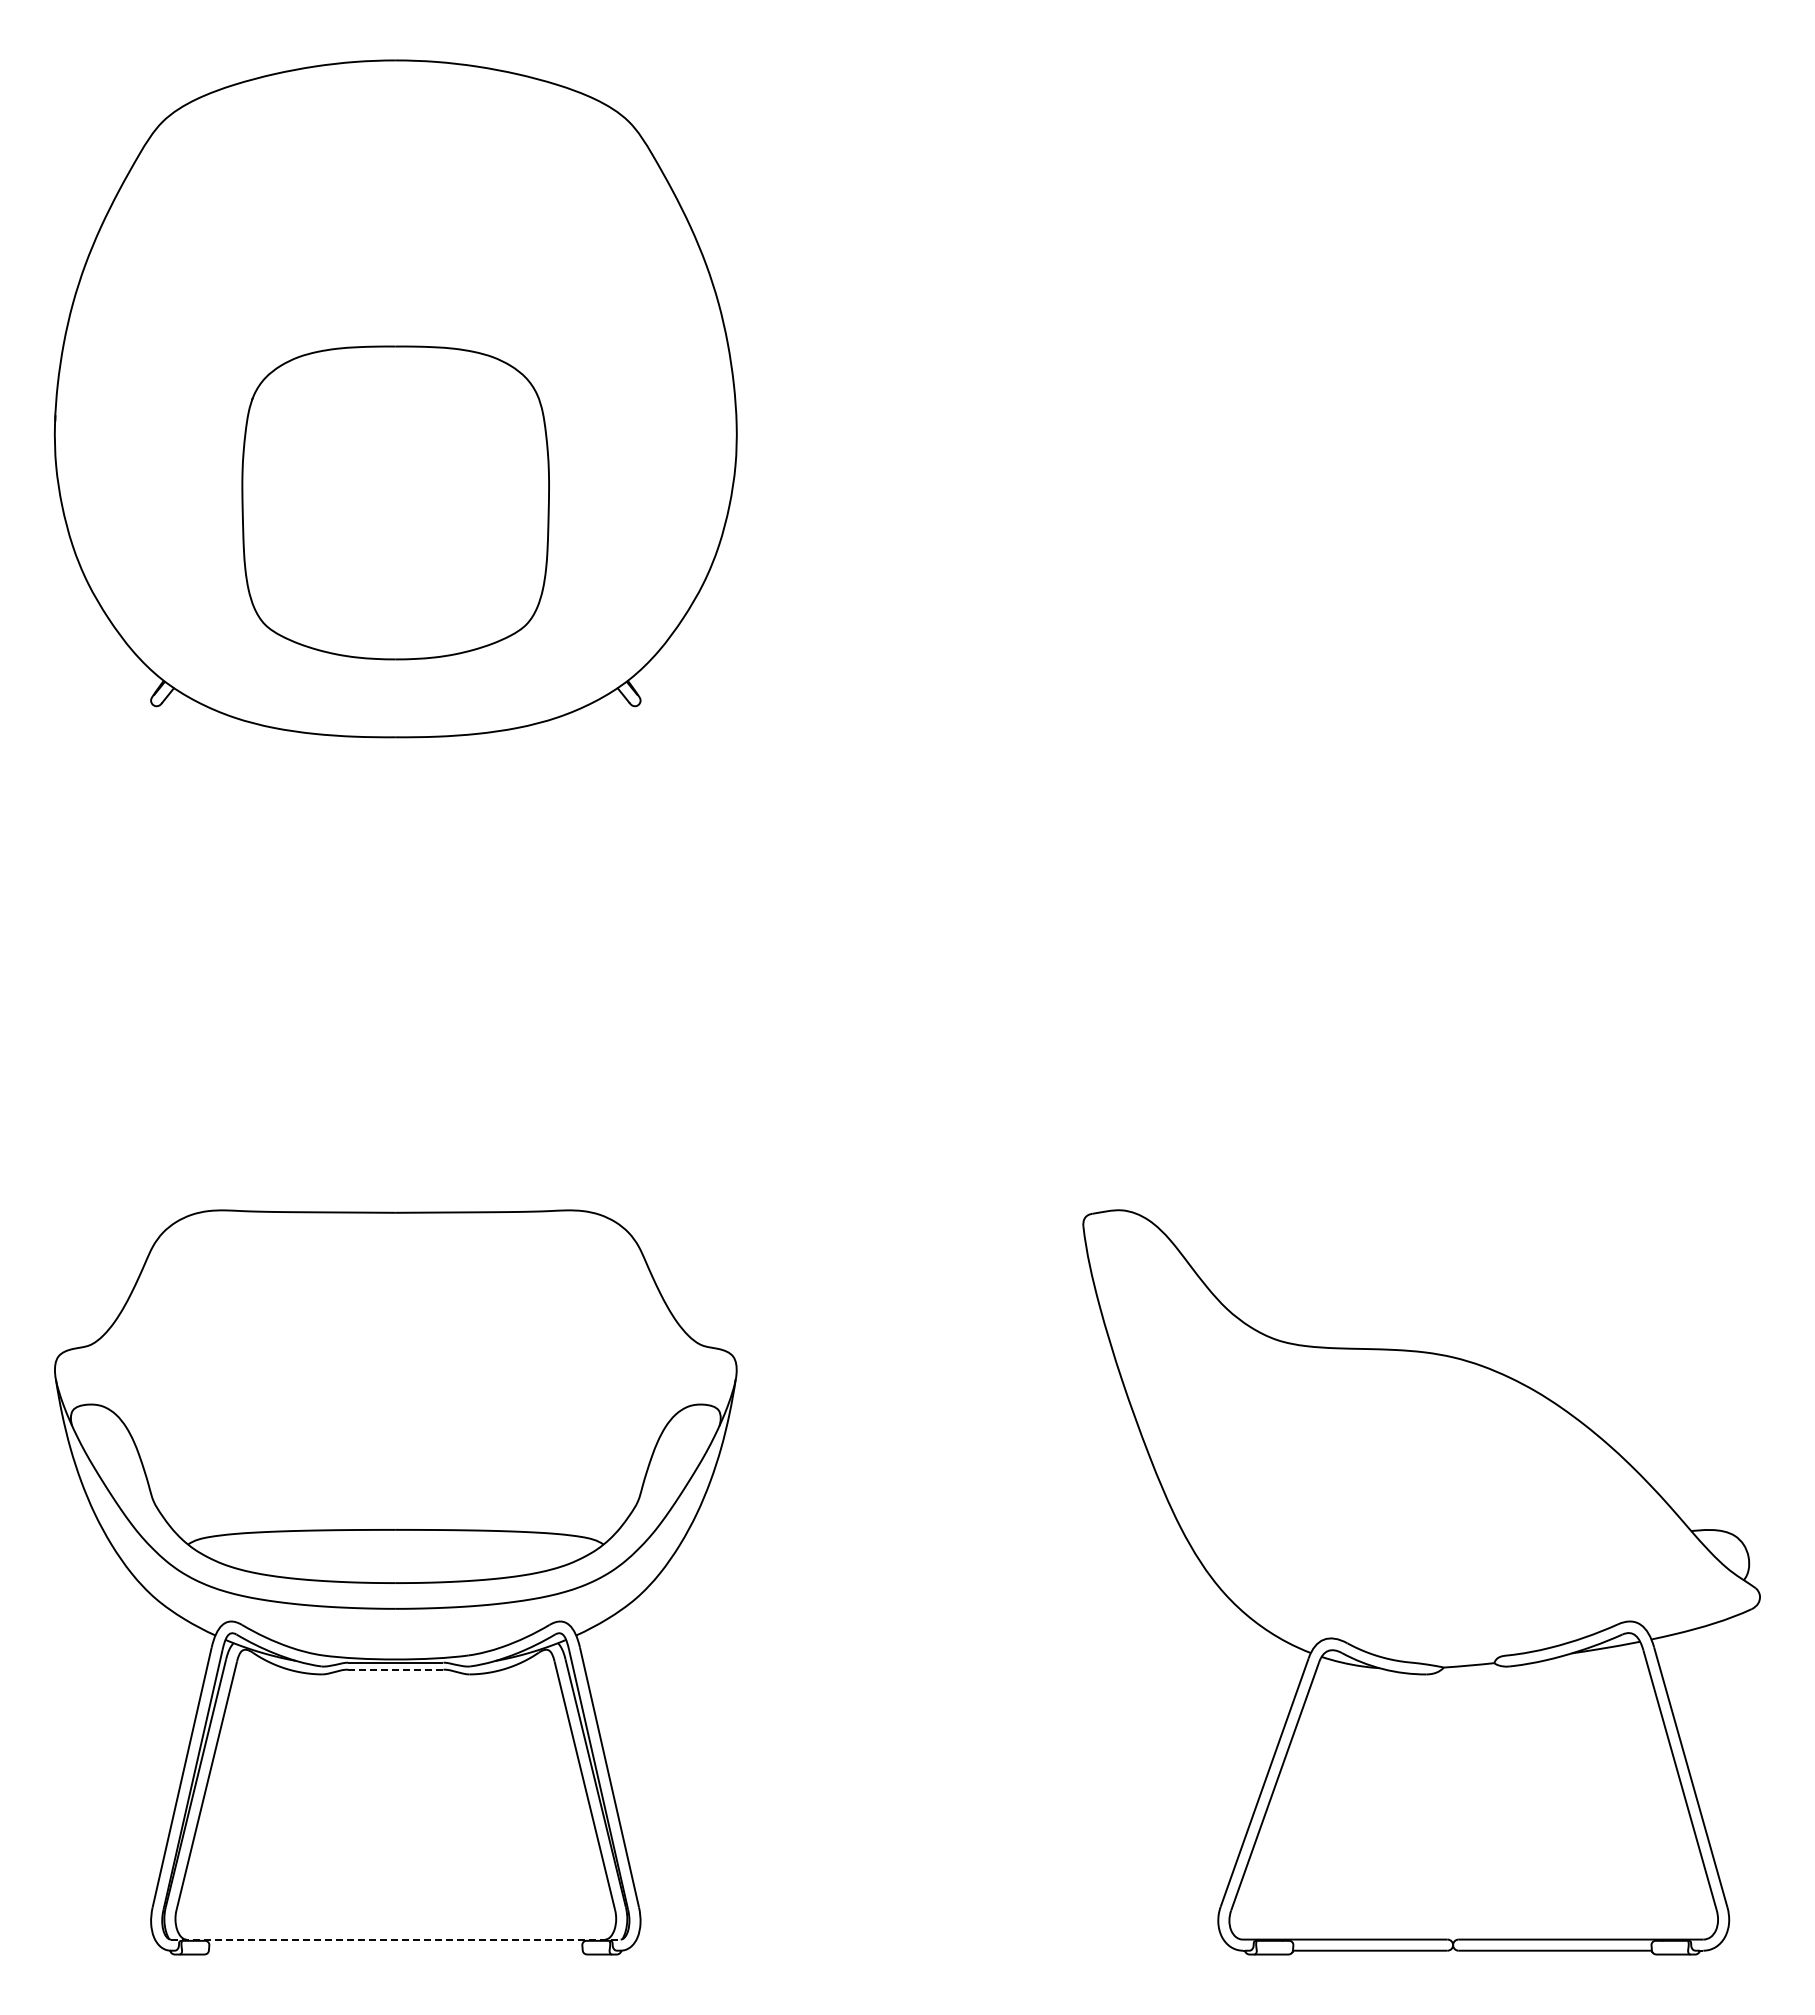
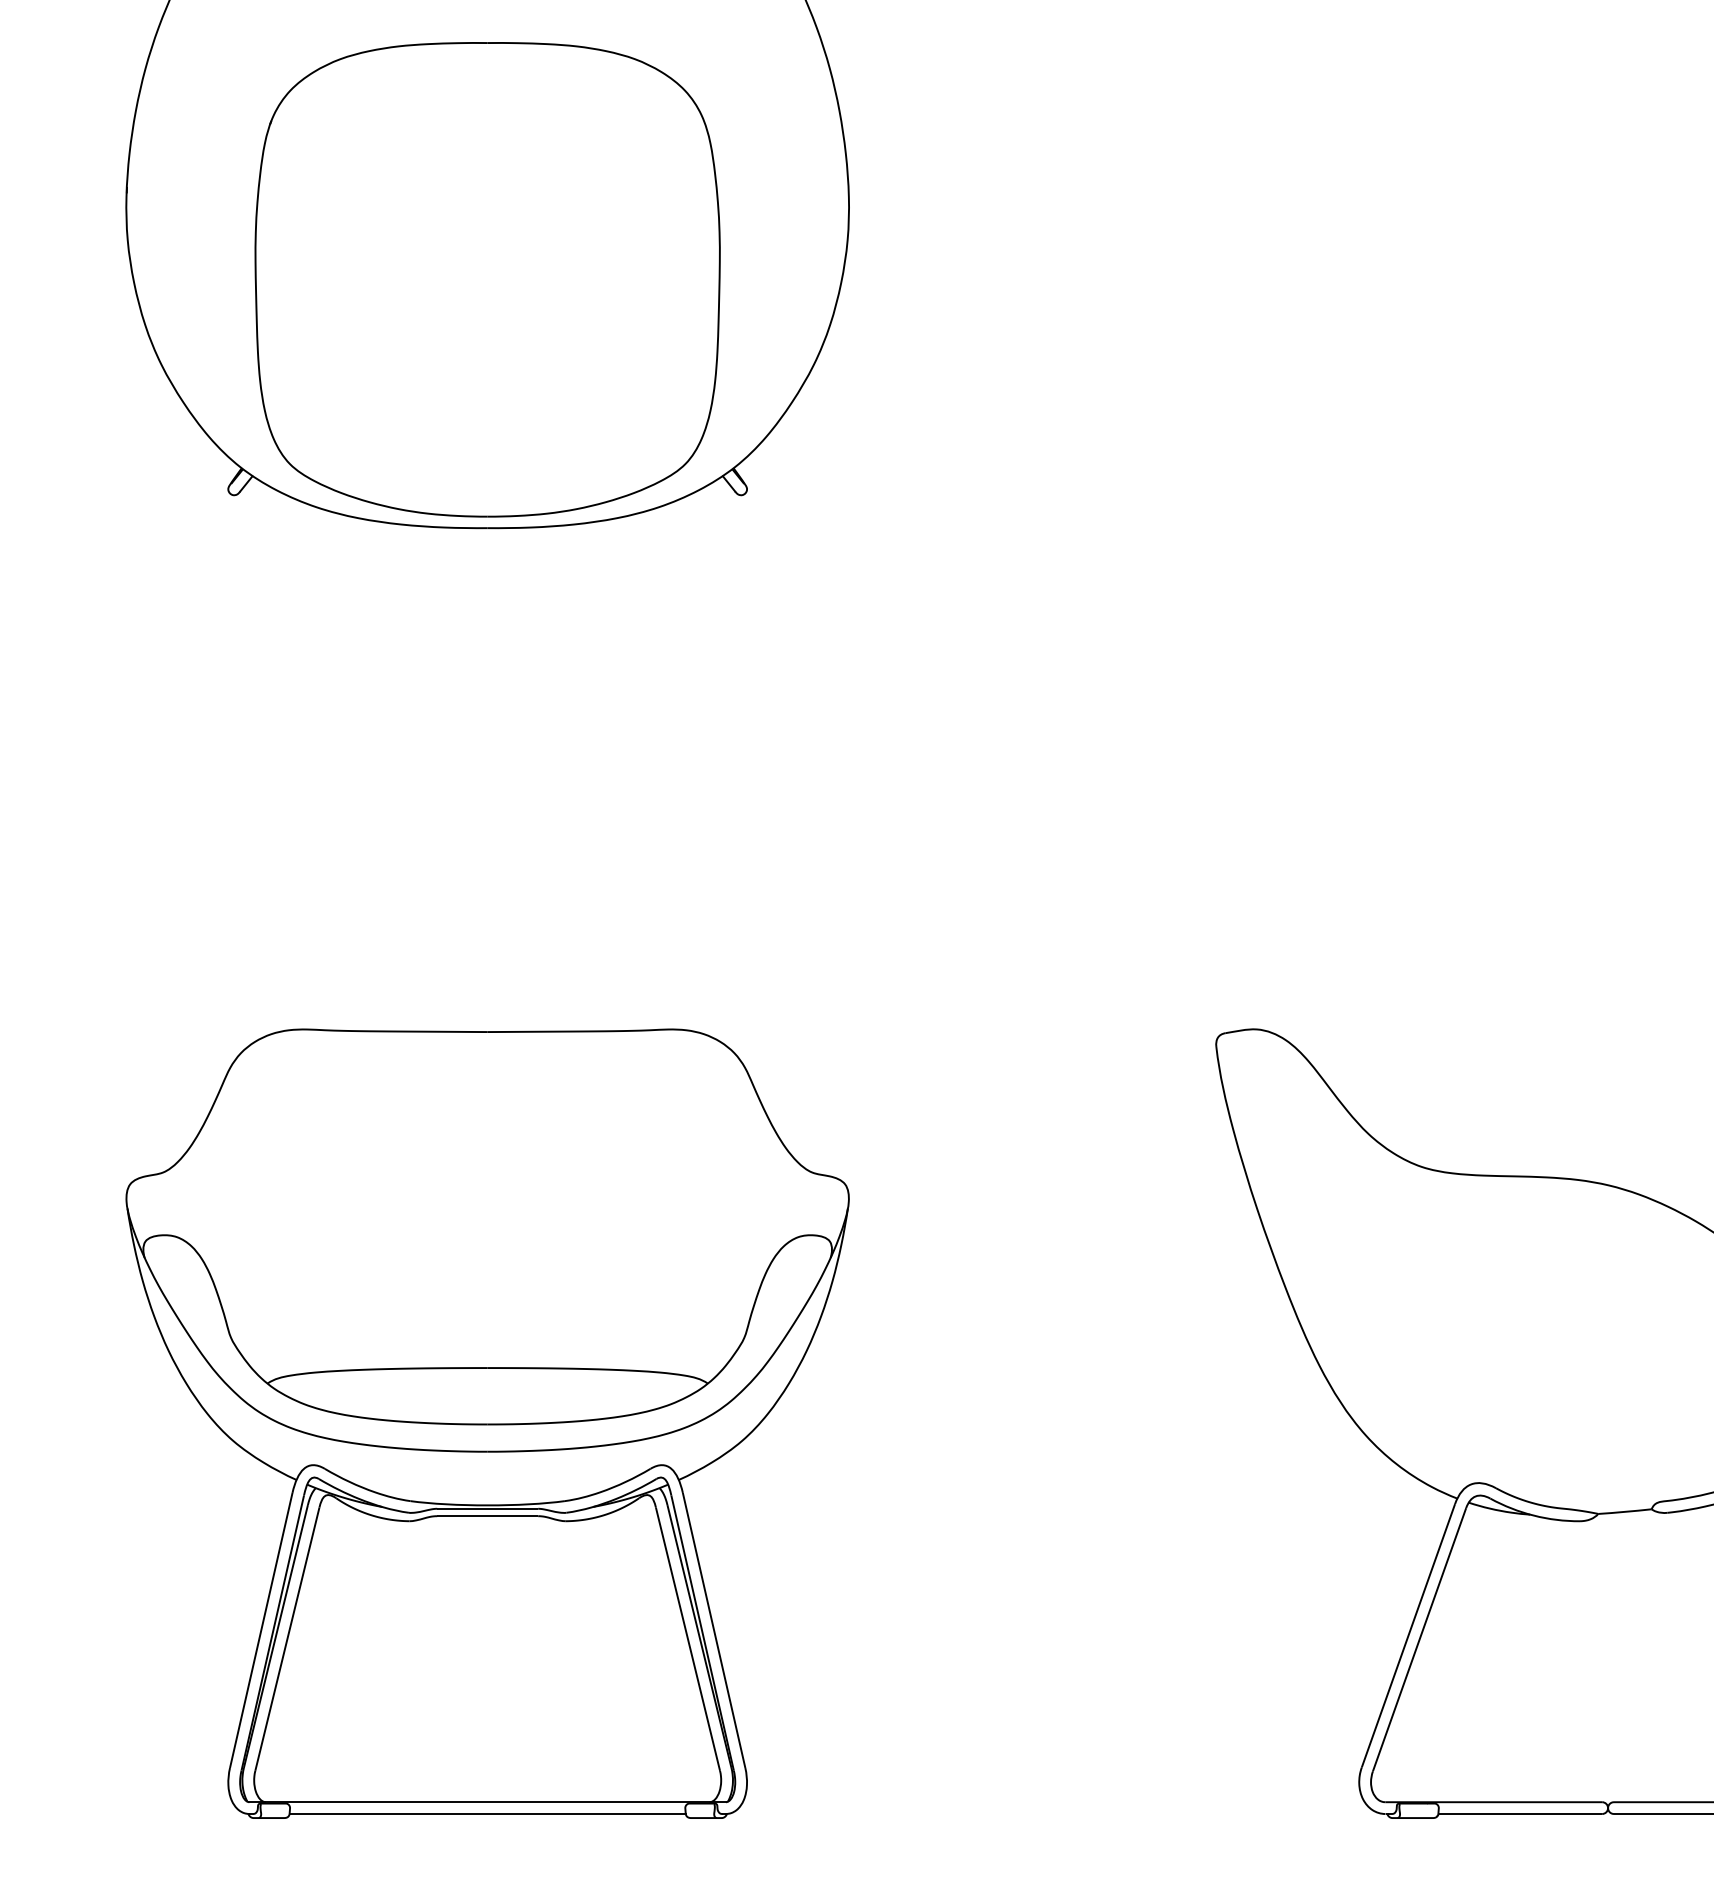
part: (395, 502) -> (487, 279), size x1.43
line: (395, 1669) -> (487, 1516), dashed -> solid
line: (395, 1939) -> (487, 1802), dashed -> solid
line: (395, 1950) -> (487, 1813), added

